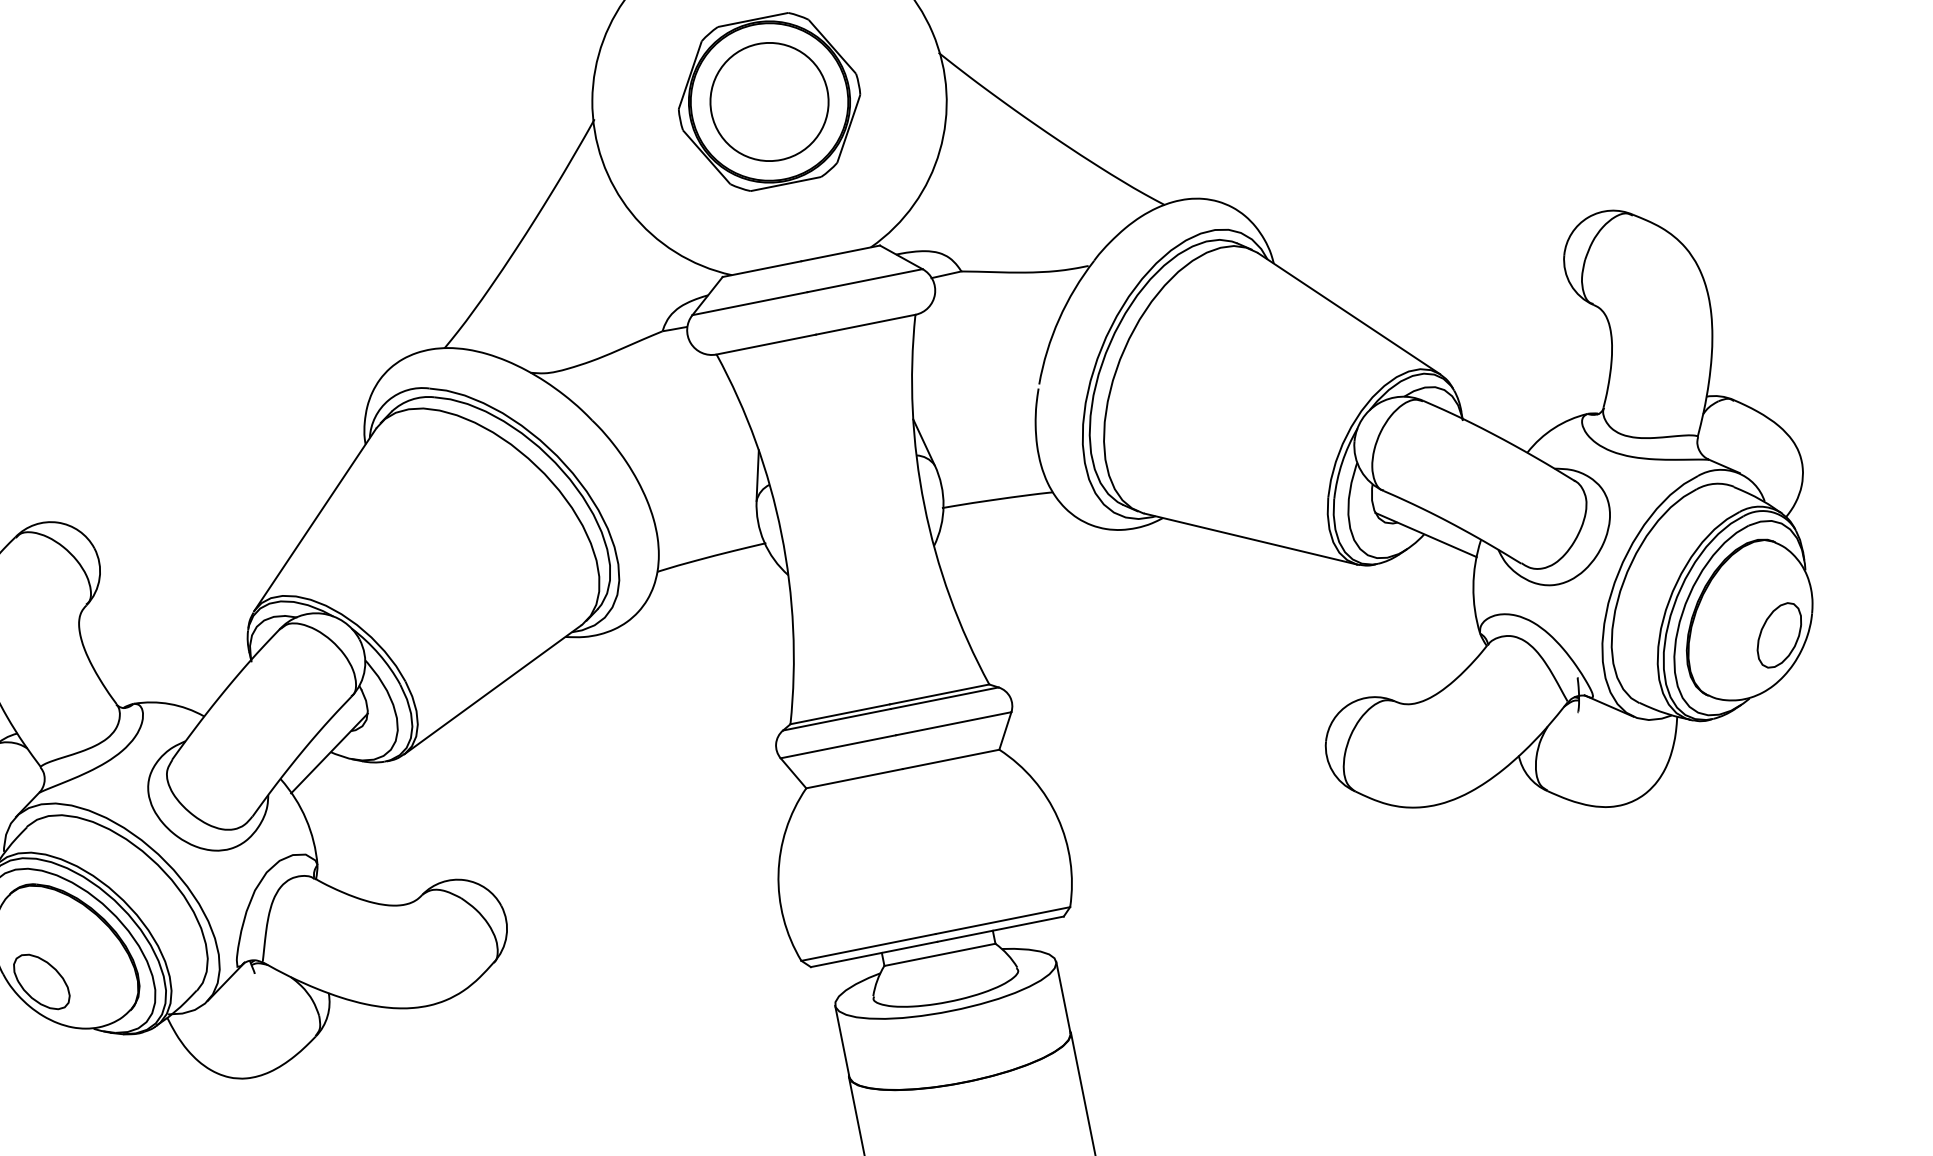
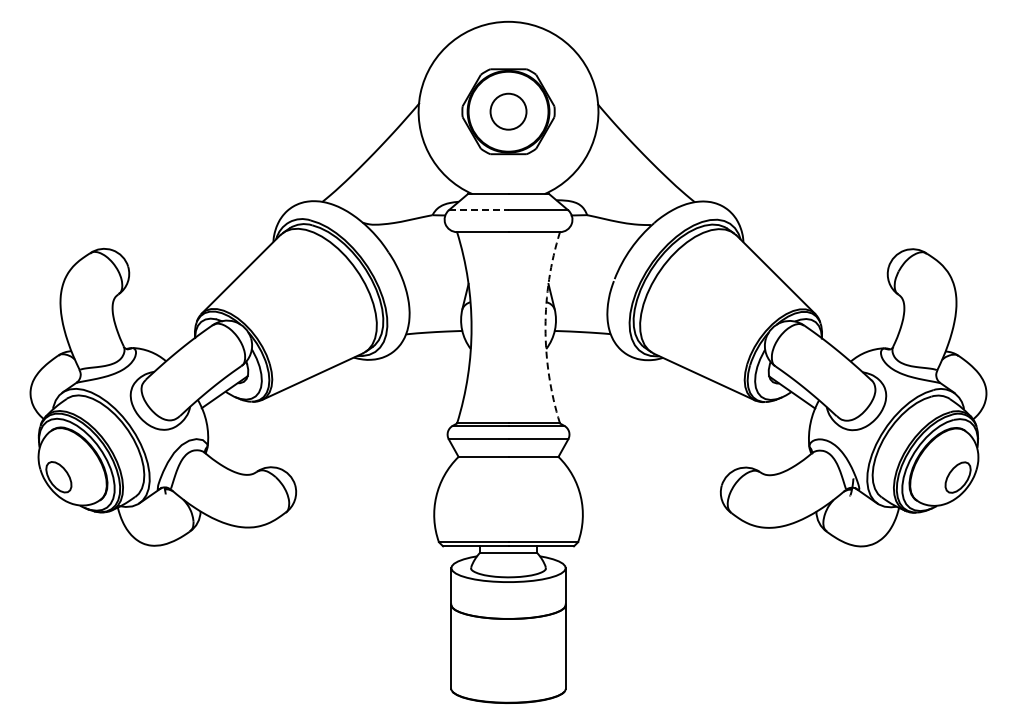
circle: (769, 101) -> (508, 111), size x0.6
line: (749, 304) -> (478, 210), solid -> dashed
arc: (924, 504) -> (545, 327), solid -> dashed

